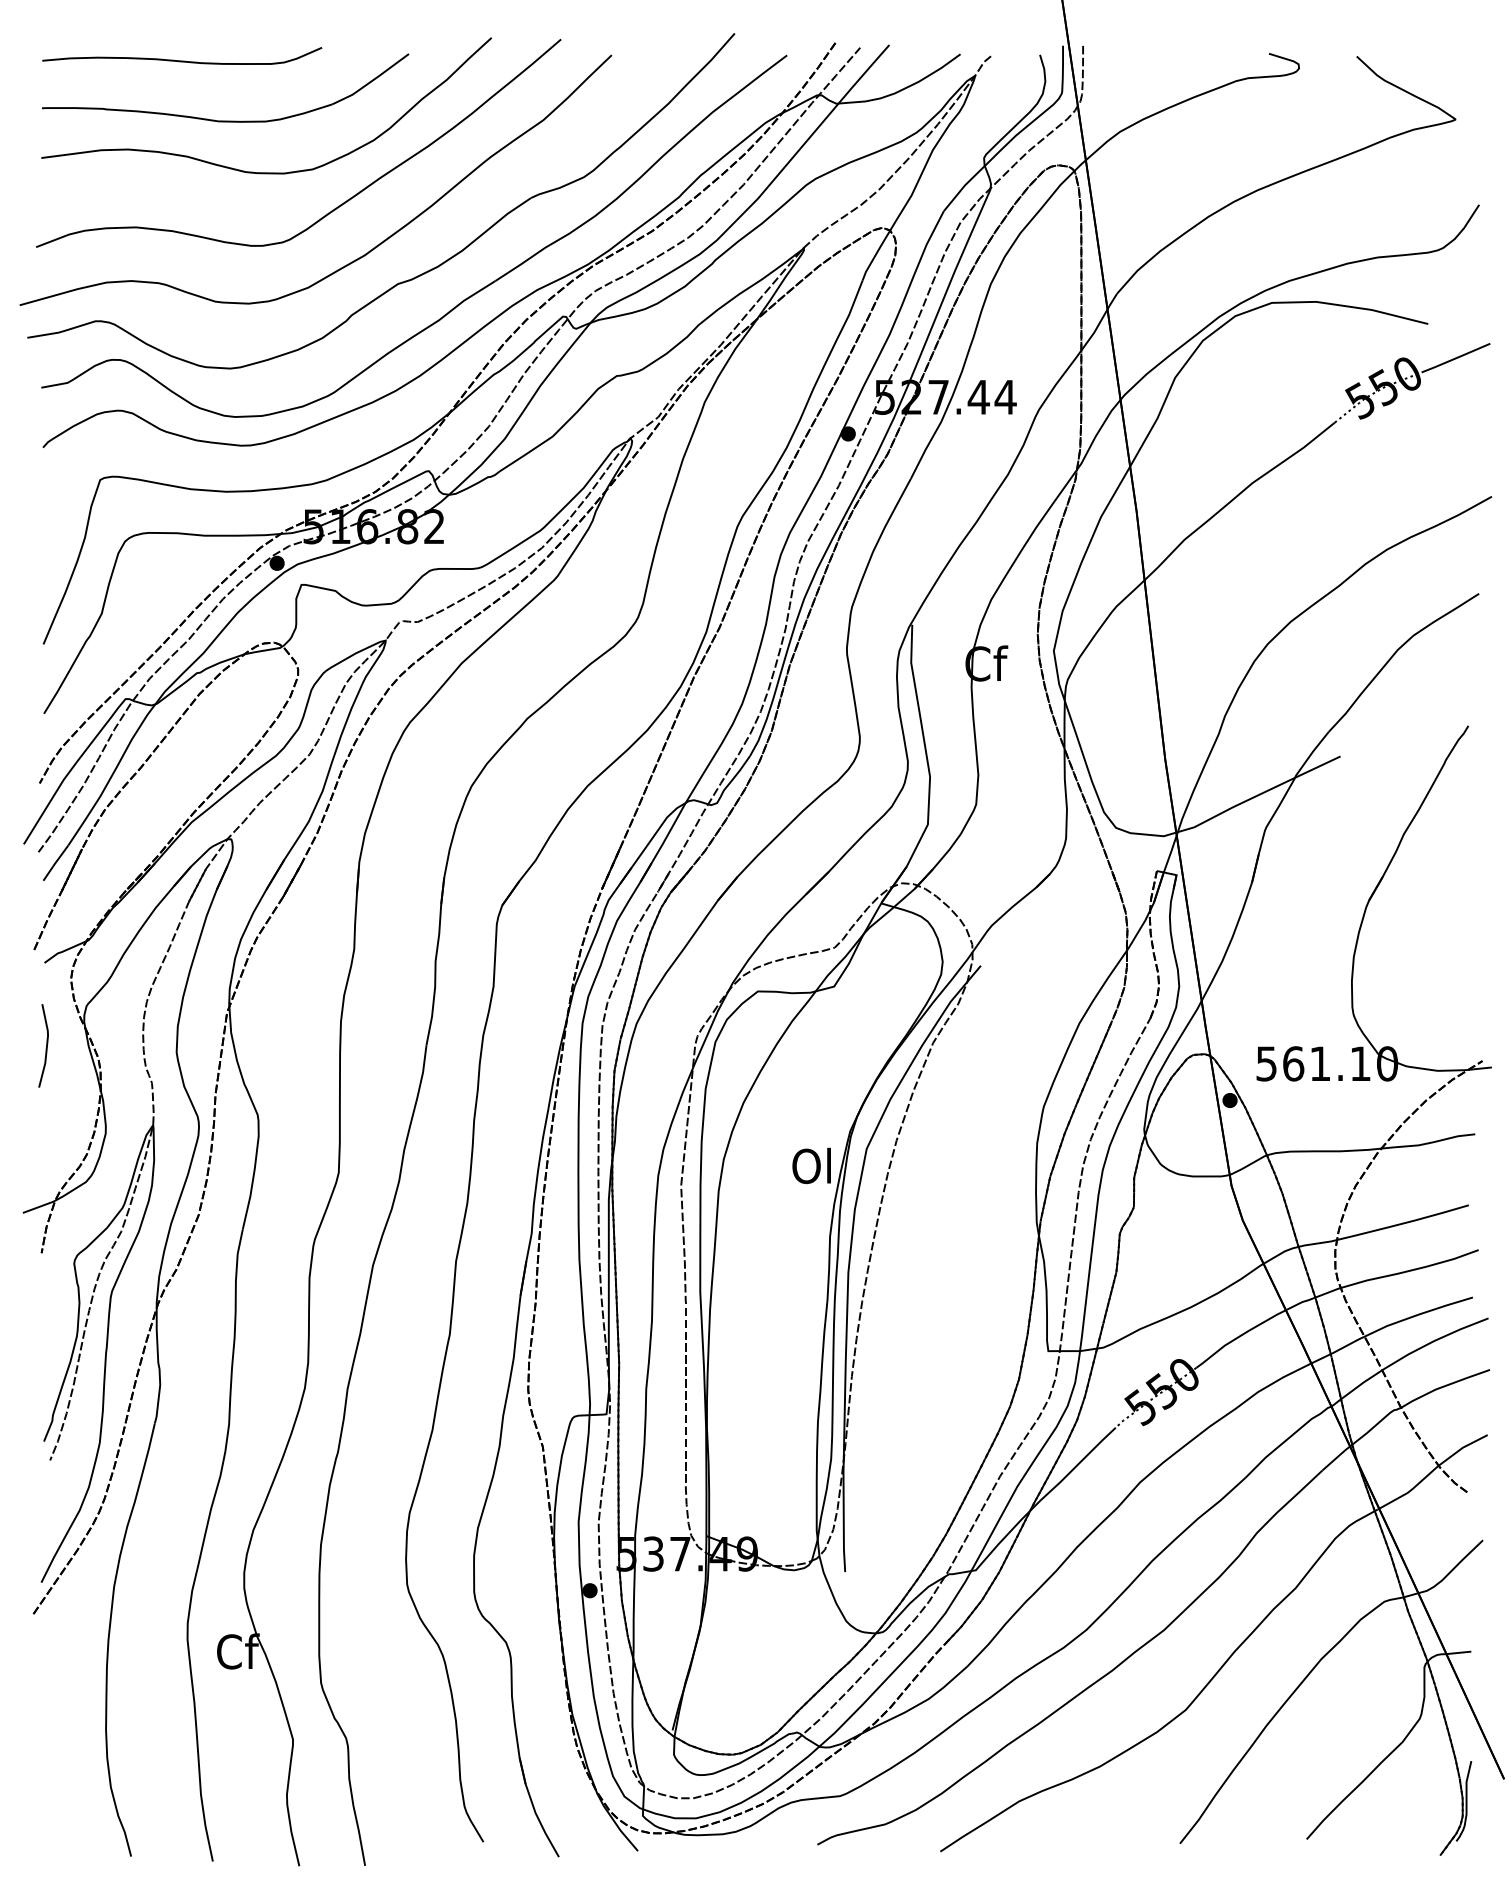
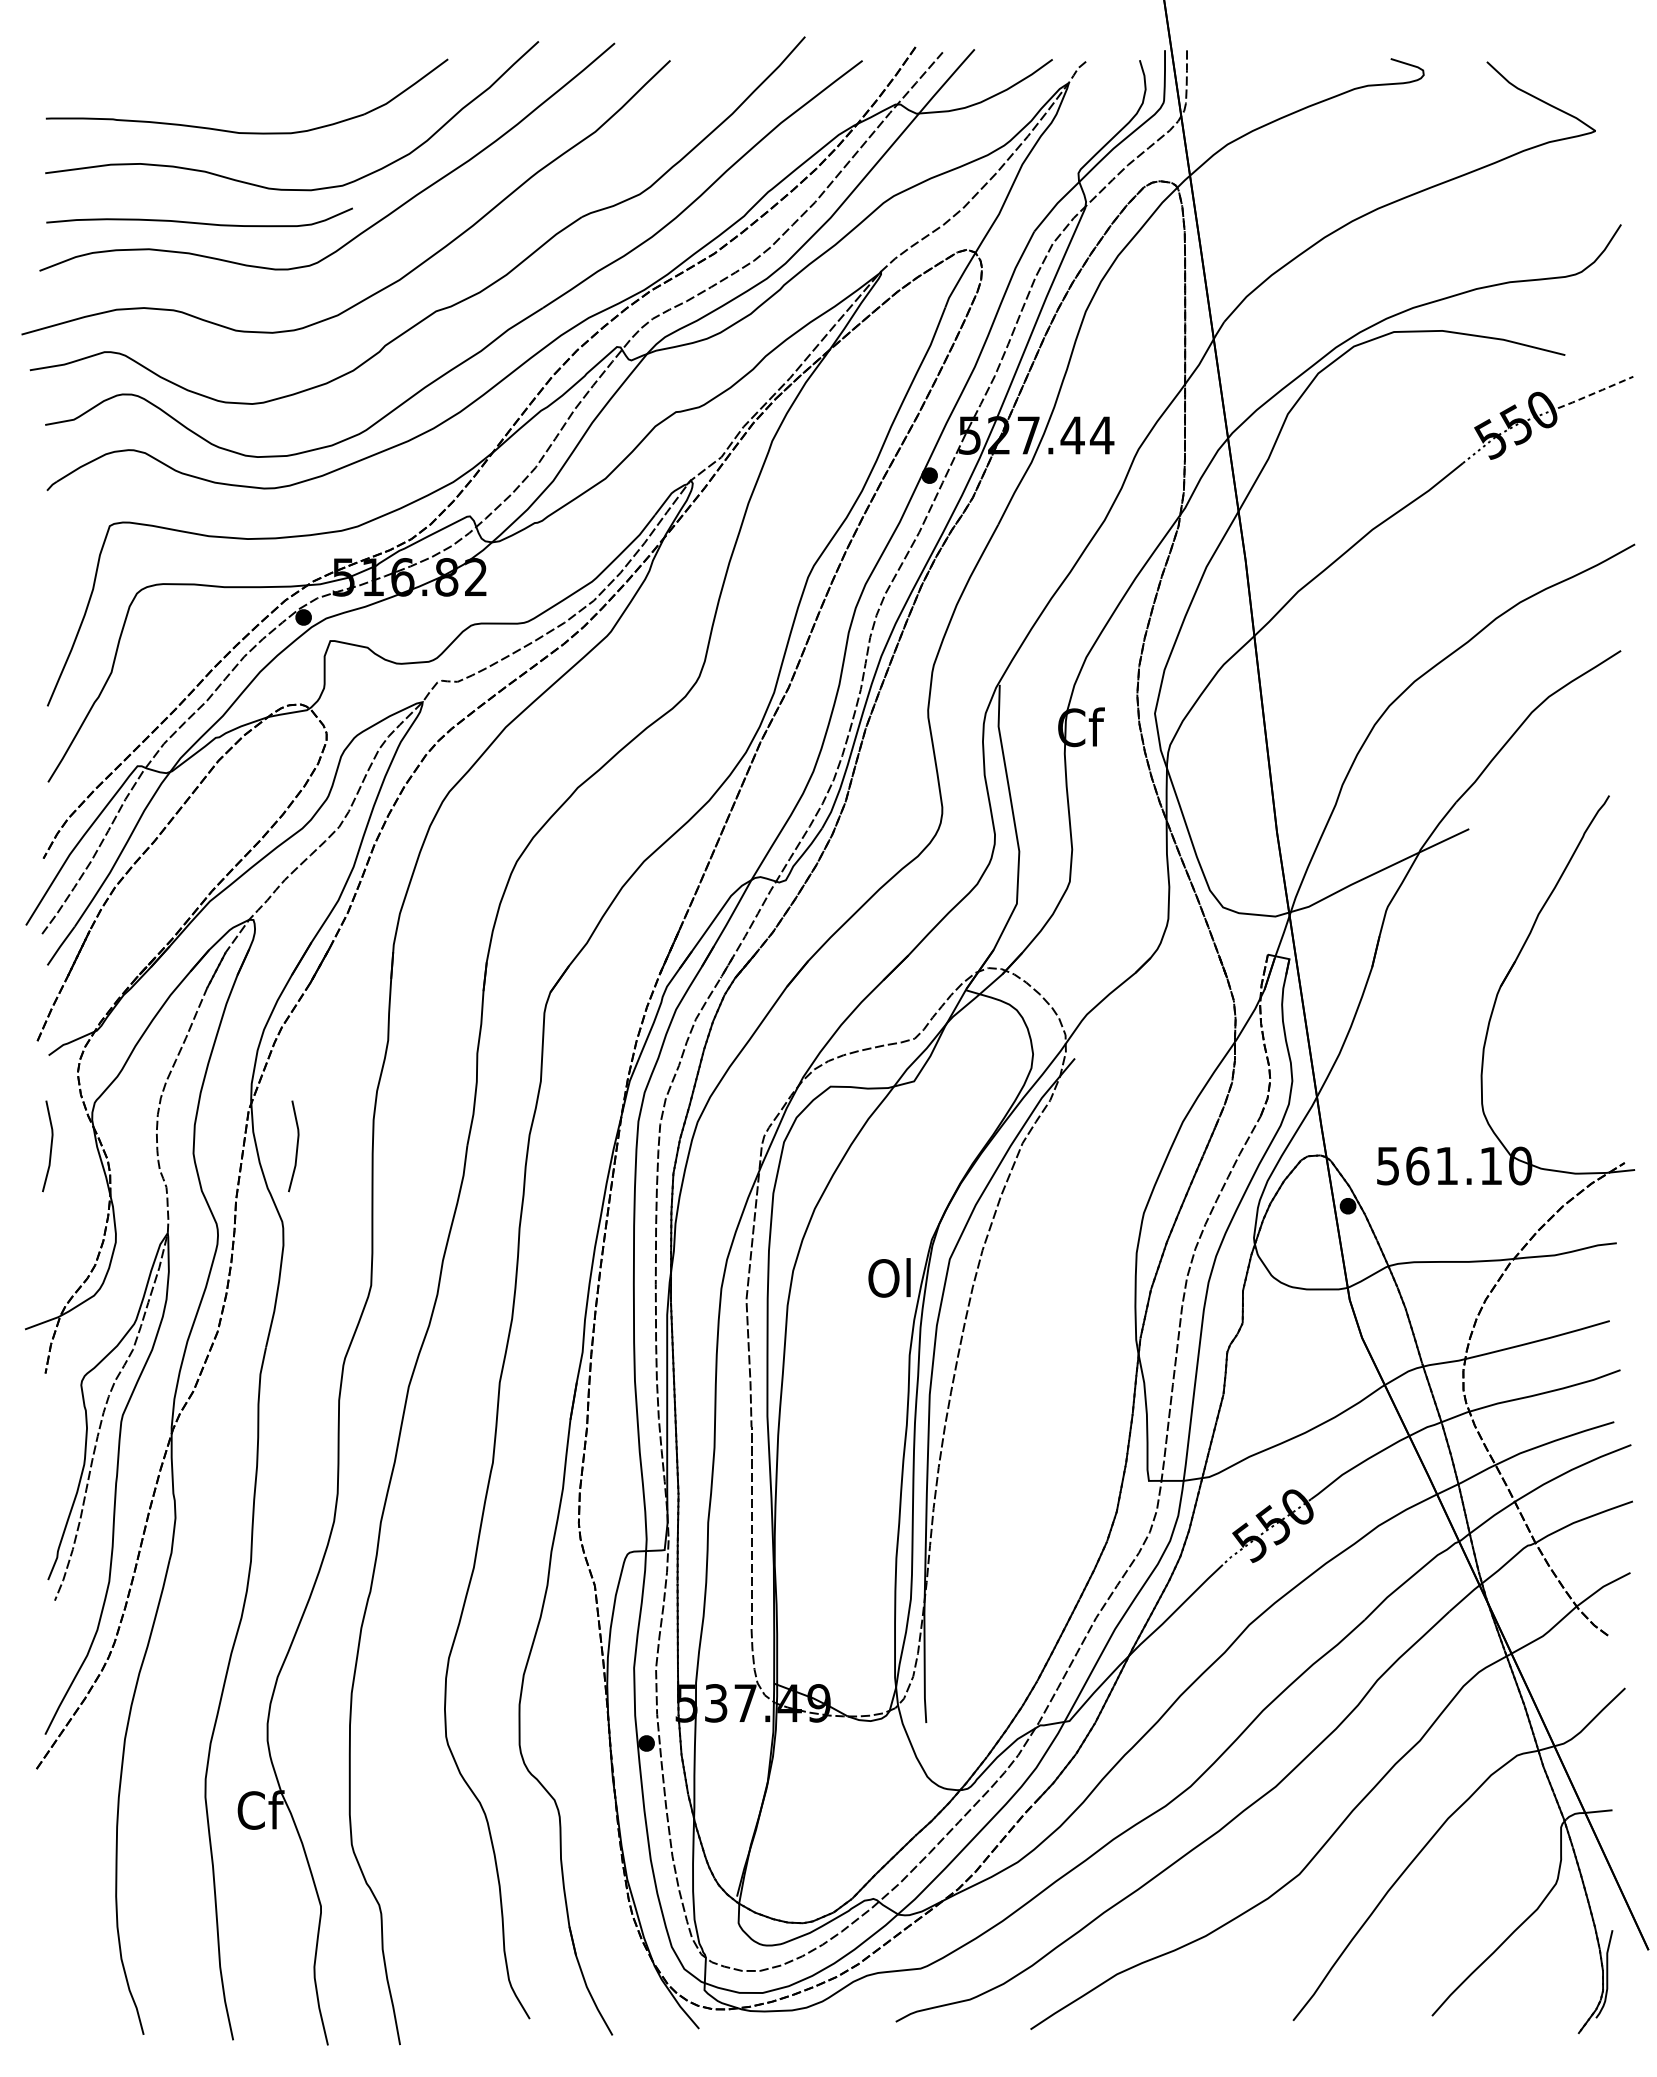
curve: (182, 60) -> (199, 222), moved
line: (1456, 358) -> (1596, 392), solid -> dashed
line: (270, 1046) -> (296, 1146), added

